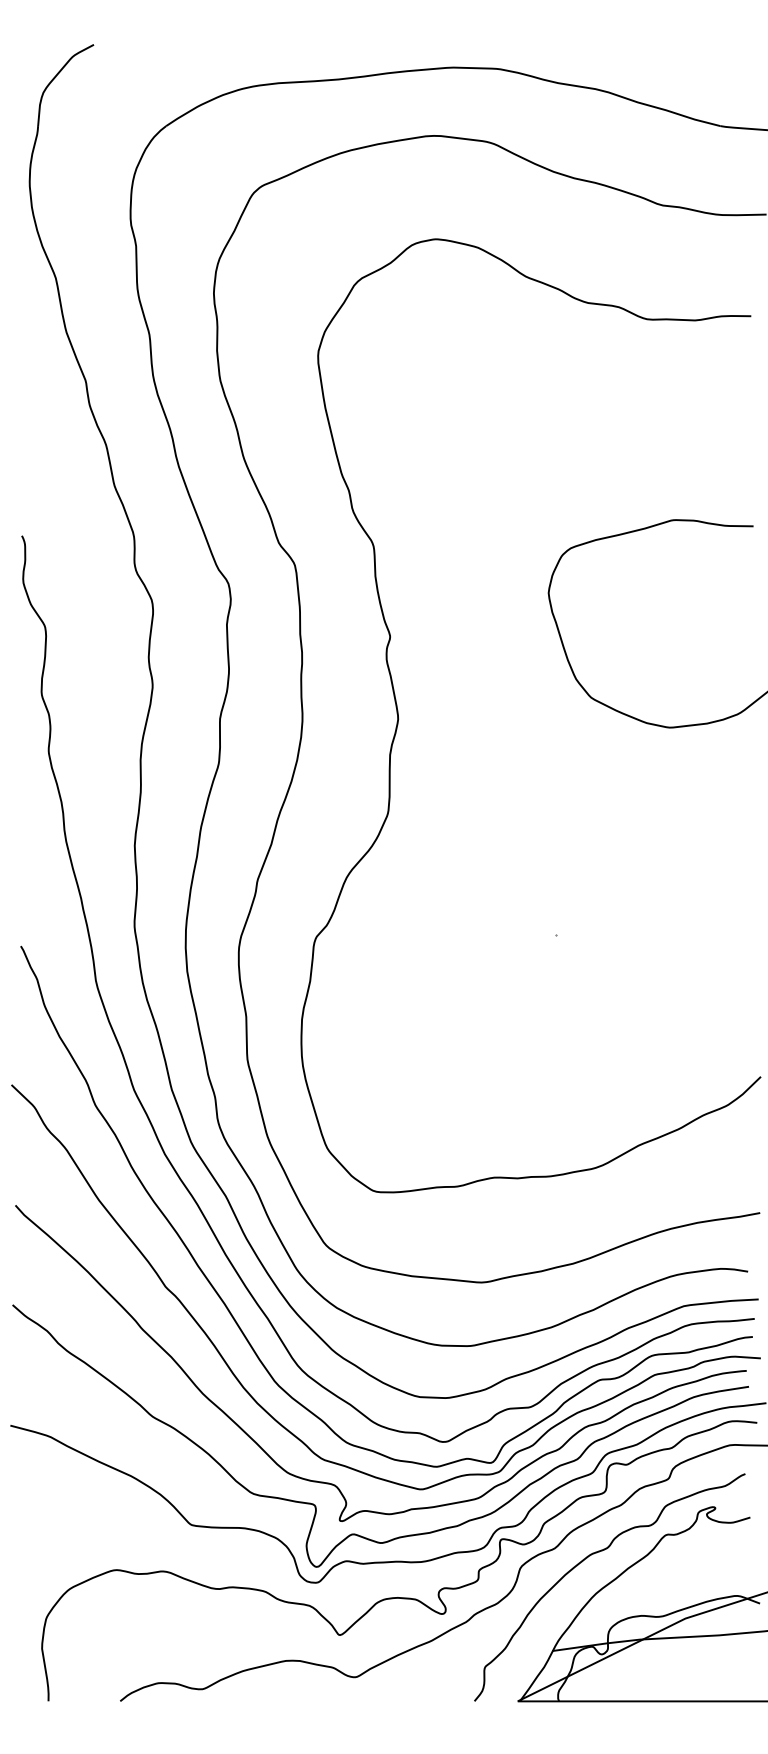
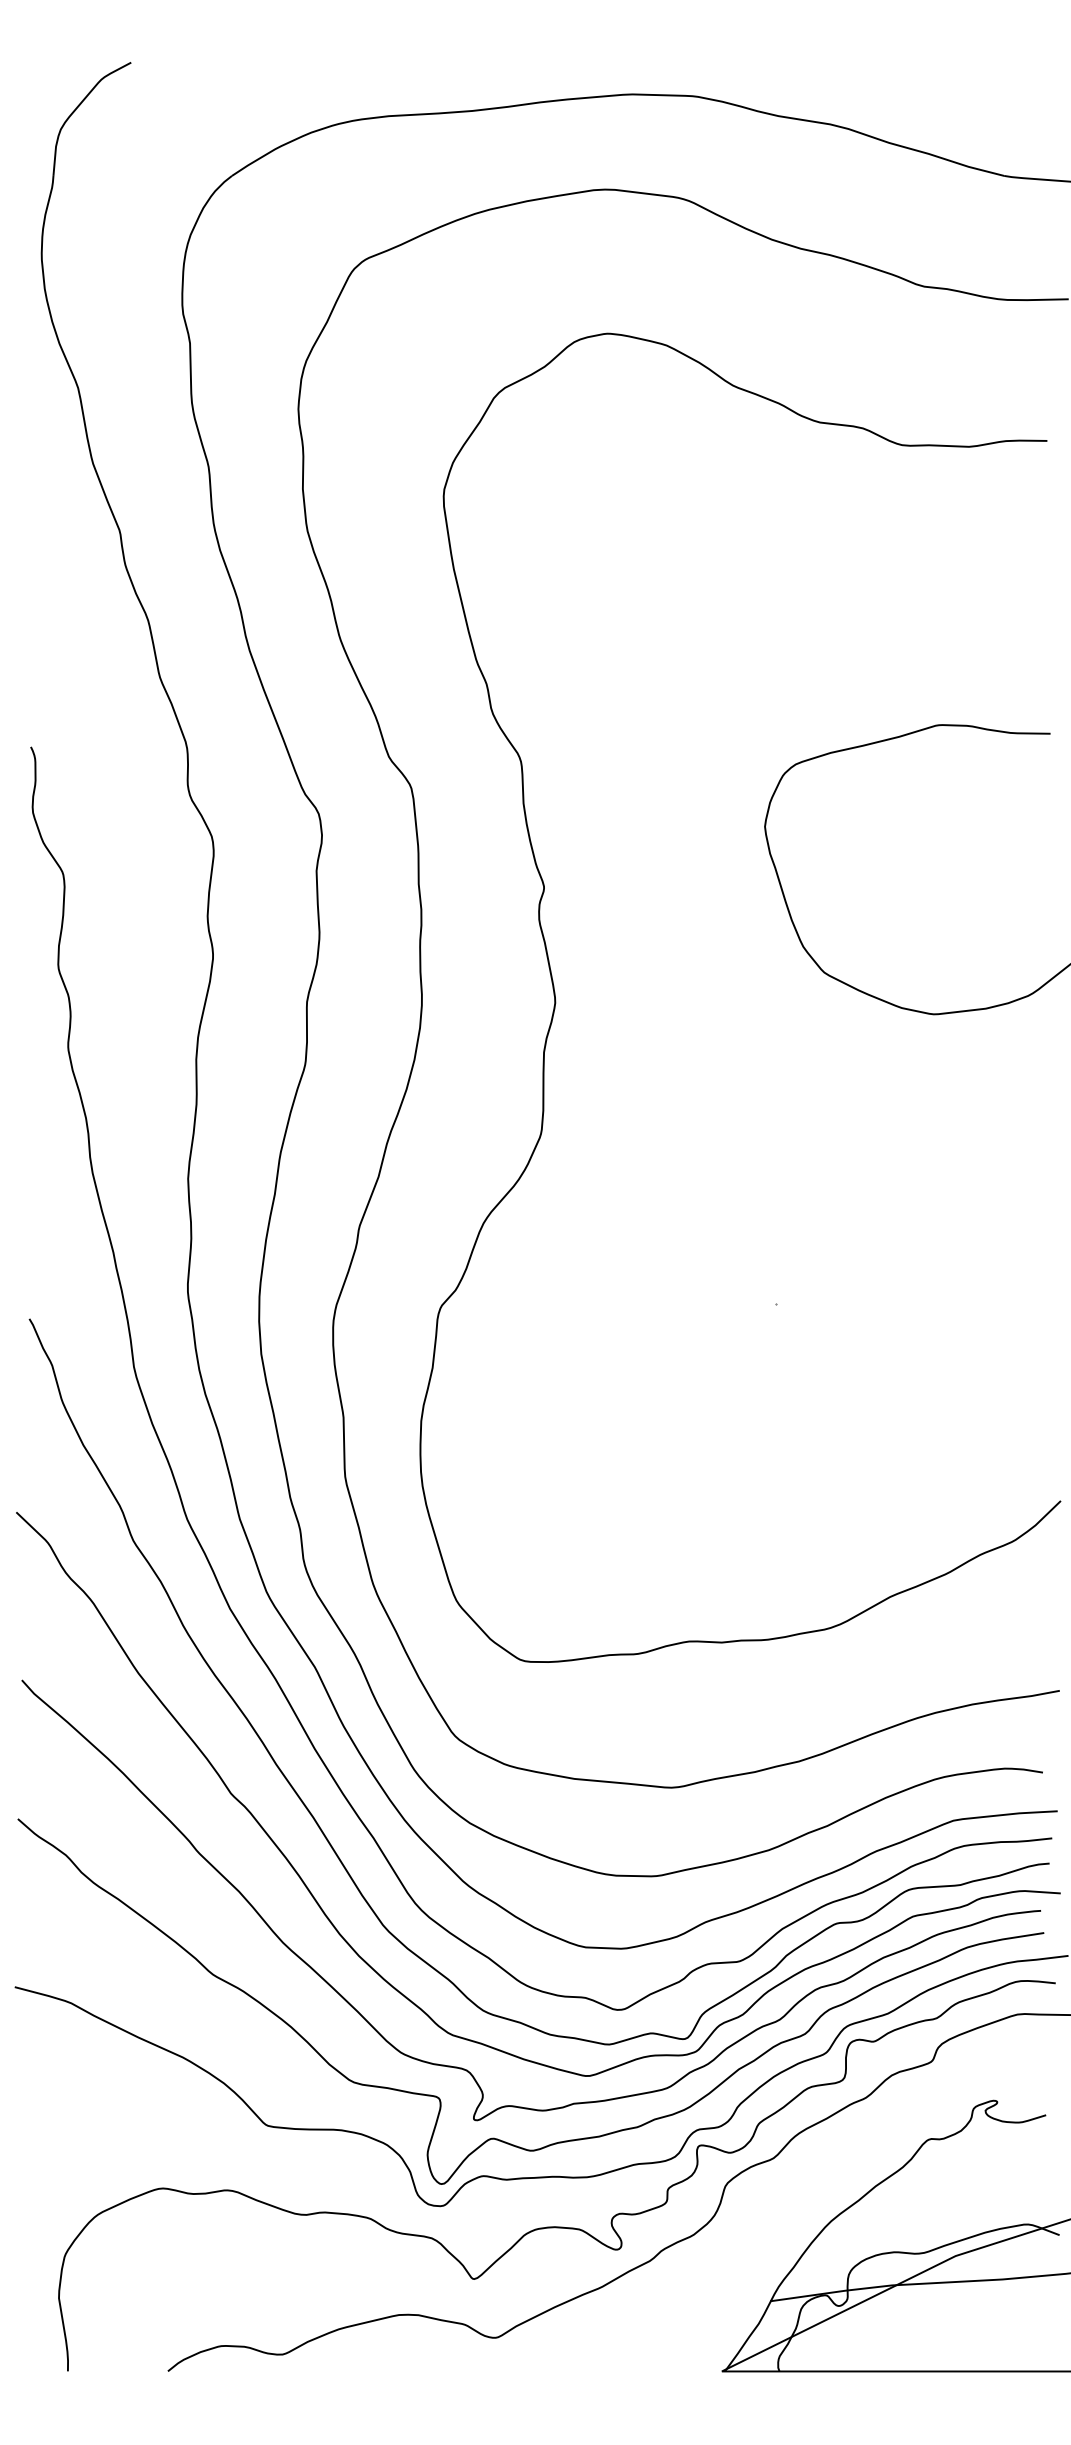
curve: (597, 1552) -> (833, 2164), removed

